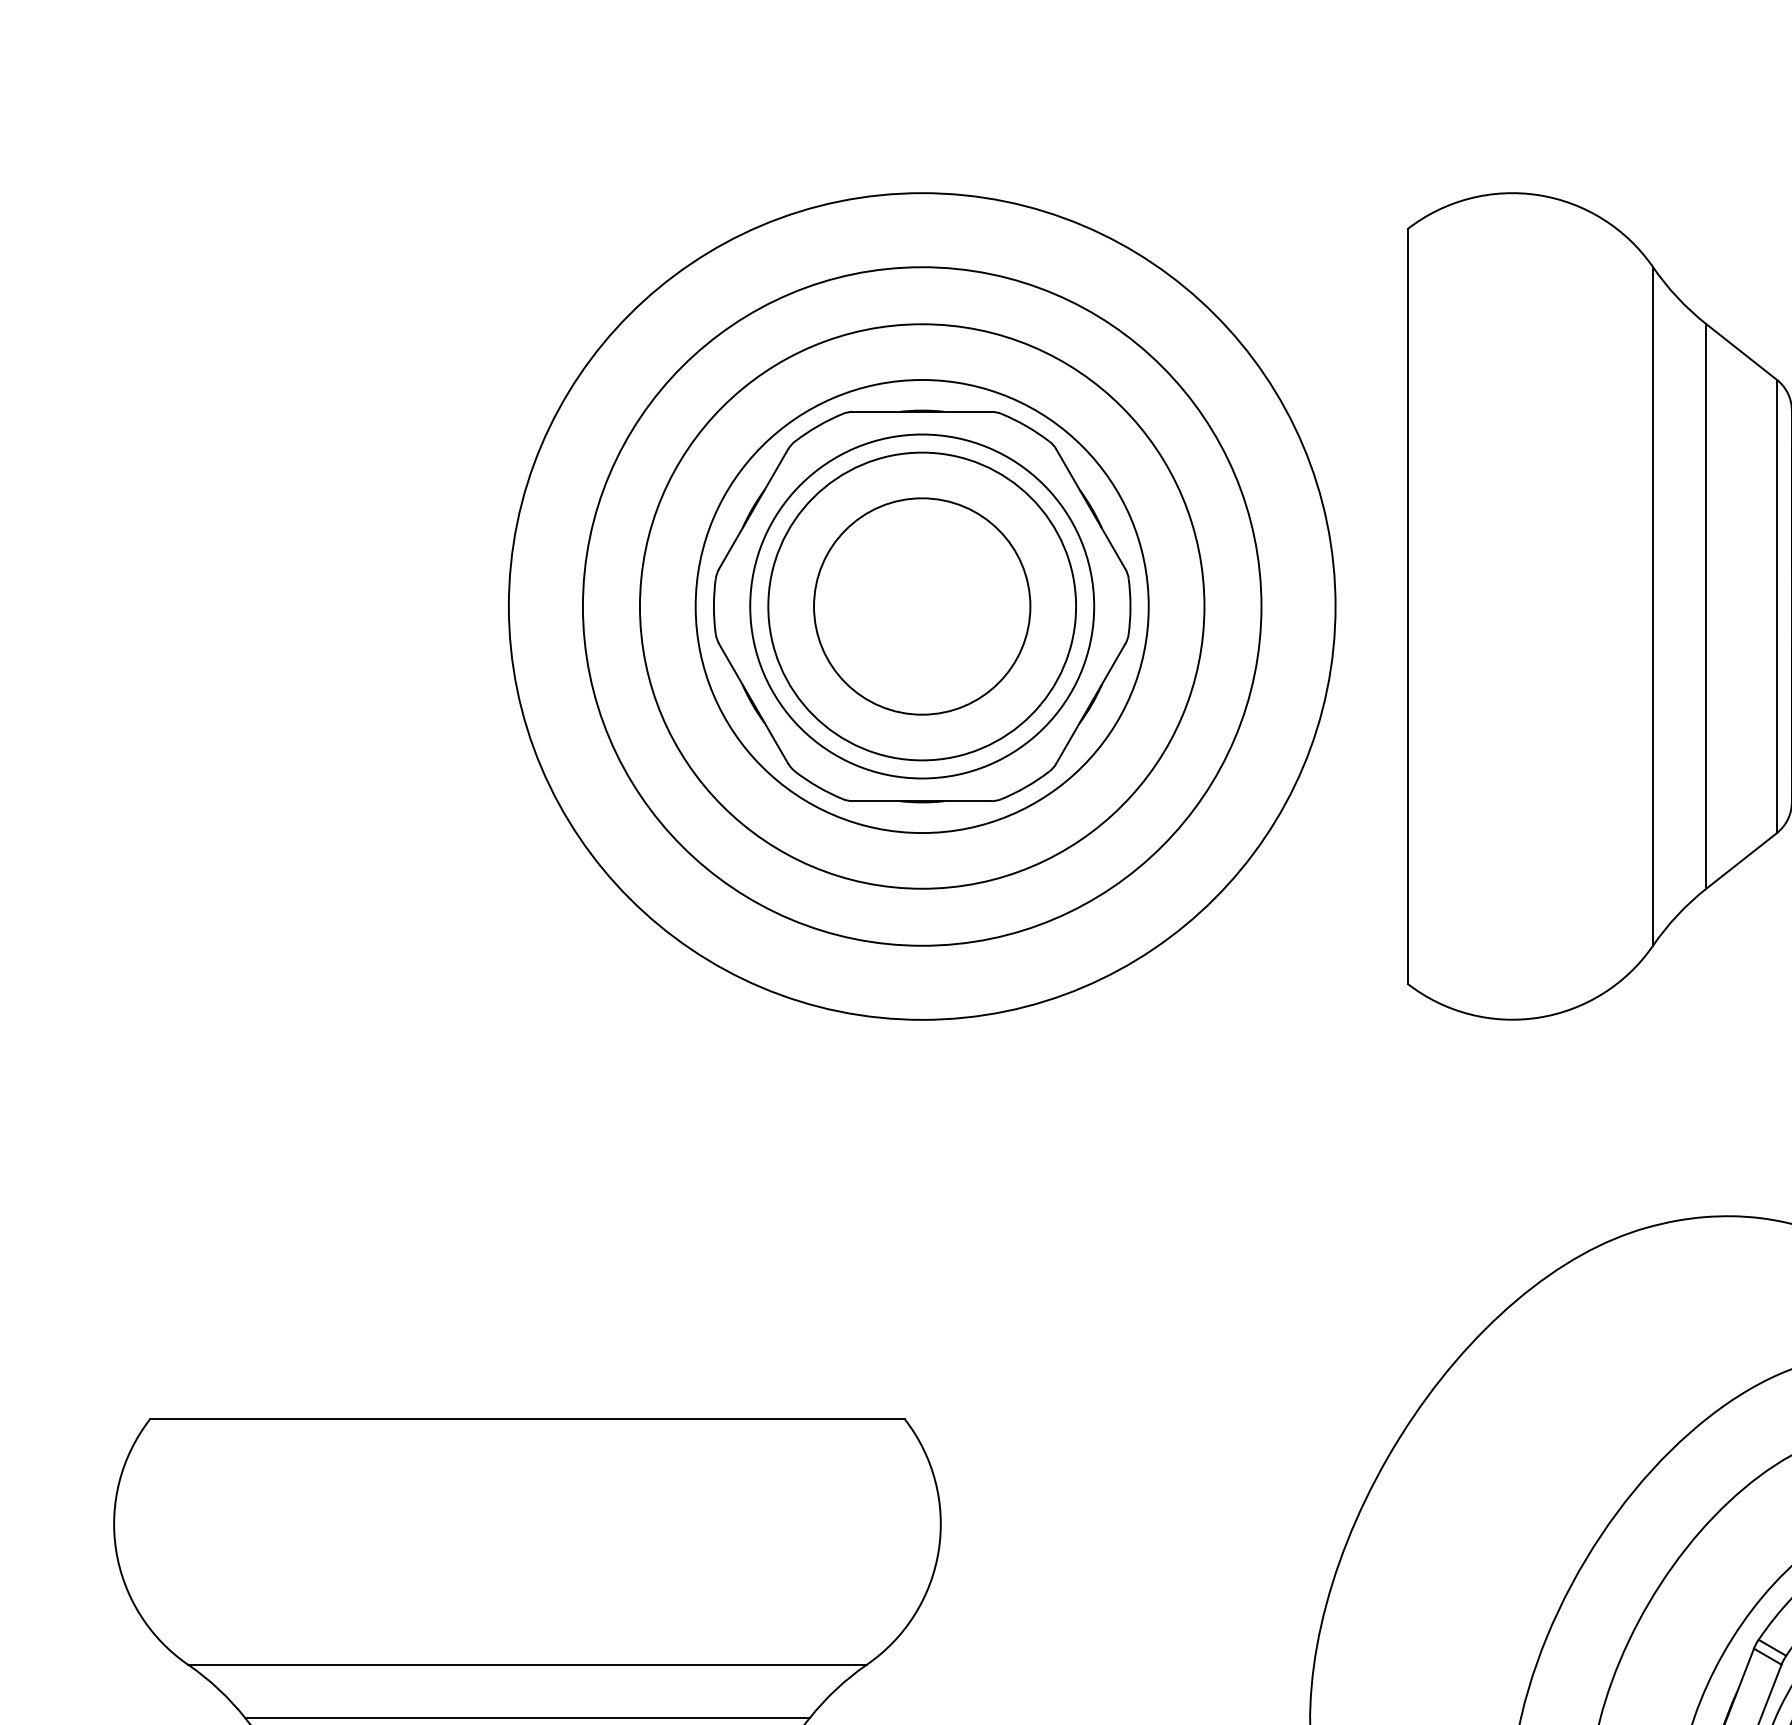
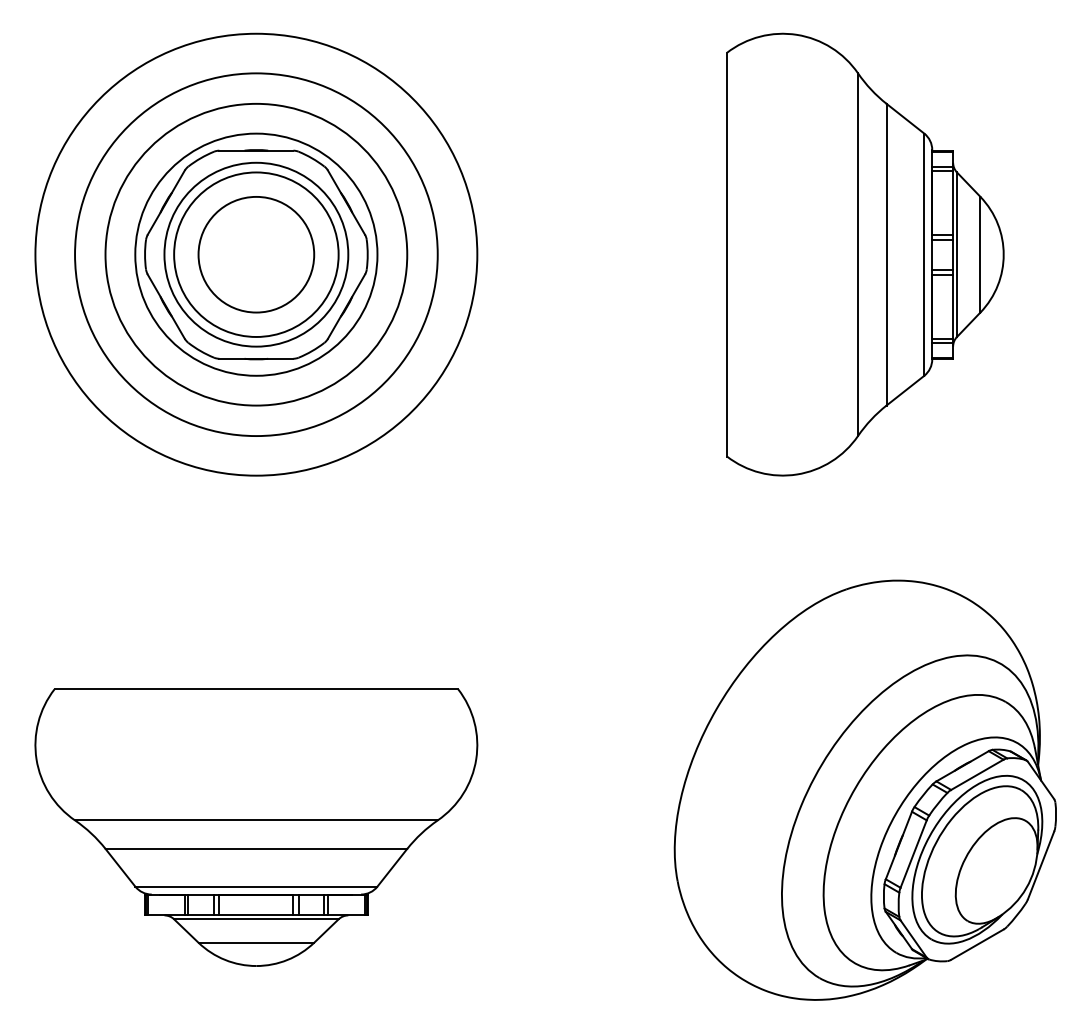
part: (922, 606) -> (256, 254), moved

